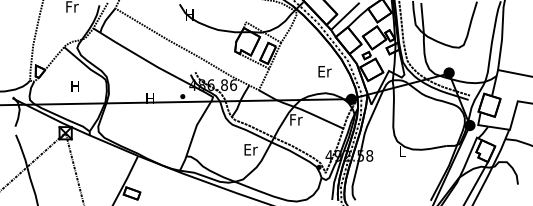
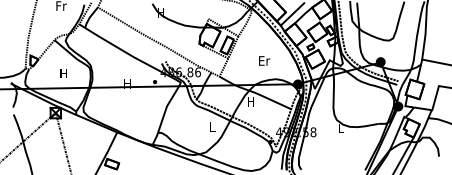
text: (324, 71) -> (264, 60), moved
text: (296, 119) -> (251, 101), Fr -> H
text: (250, 149) -> (212, 126), Er -> L

